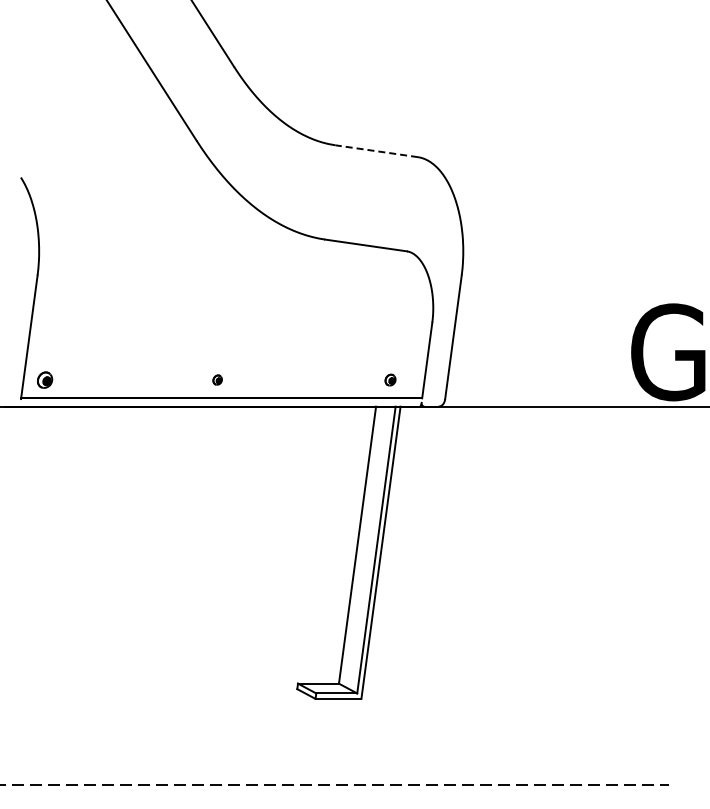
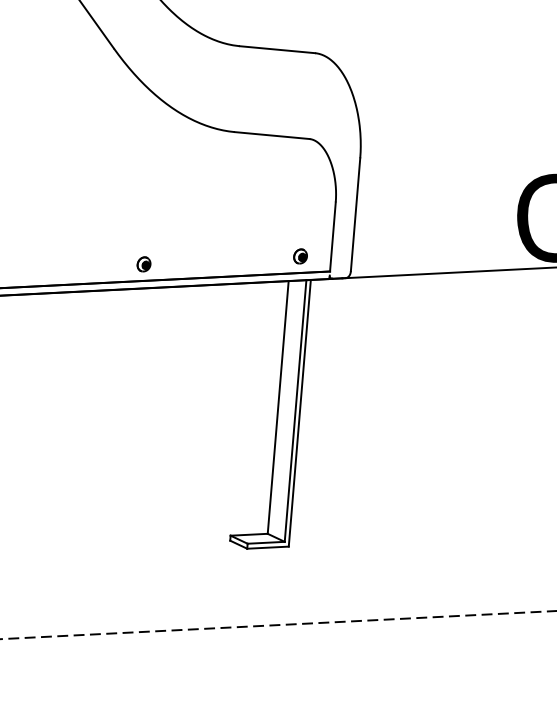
line: (376, 151) -> (277, 49), dashed -> solid
part: (217, 379) -> (143, 263), size x1.67
part: (390, 379) -> (300, 255), size x1.43

